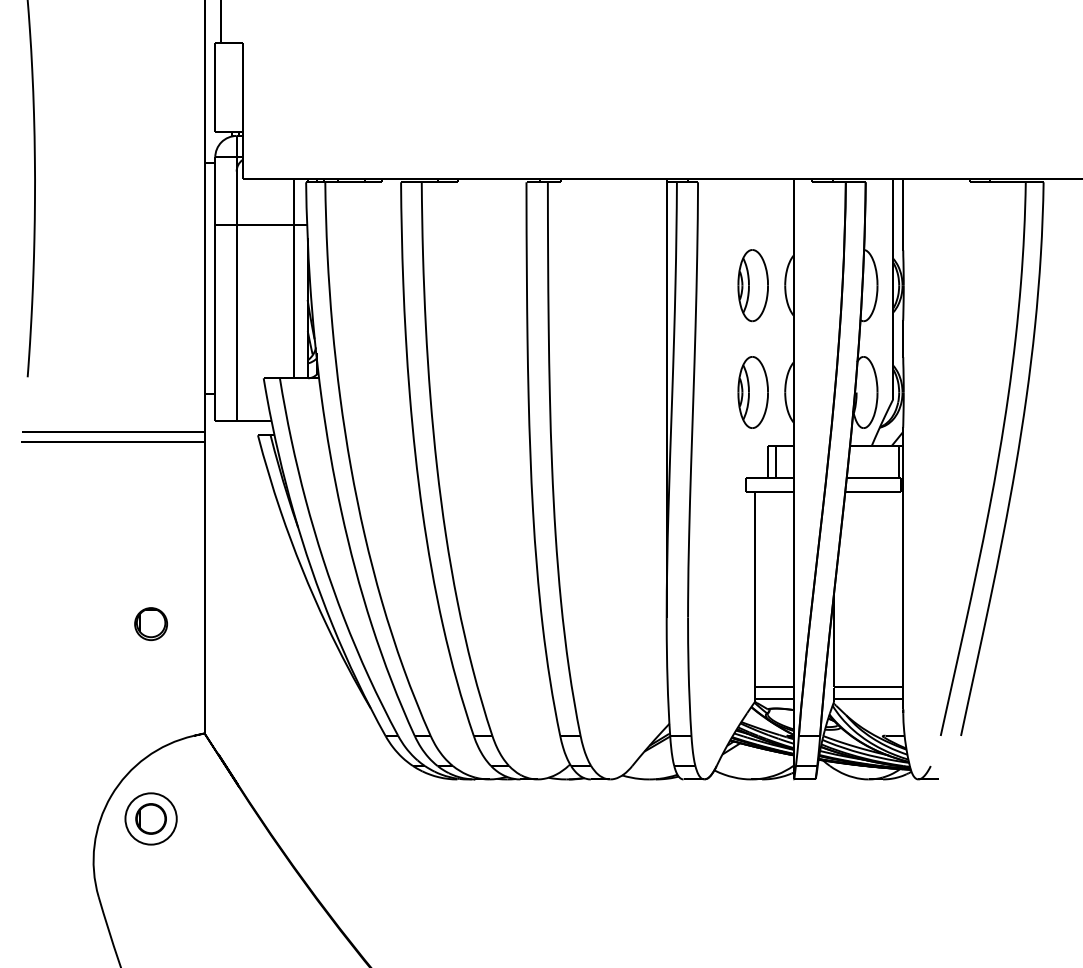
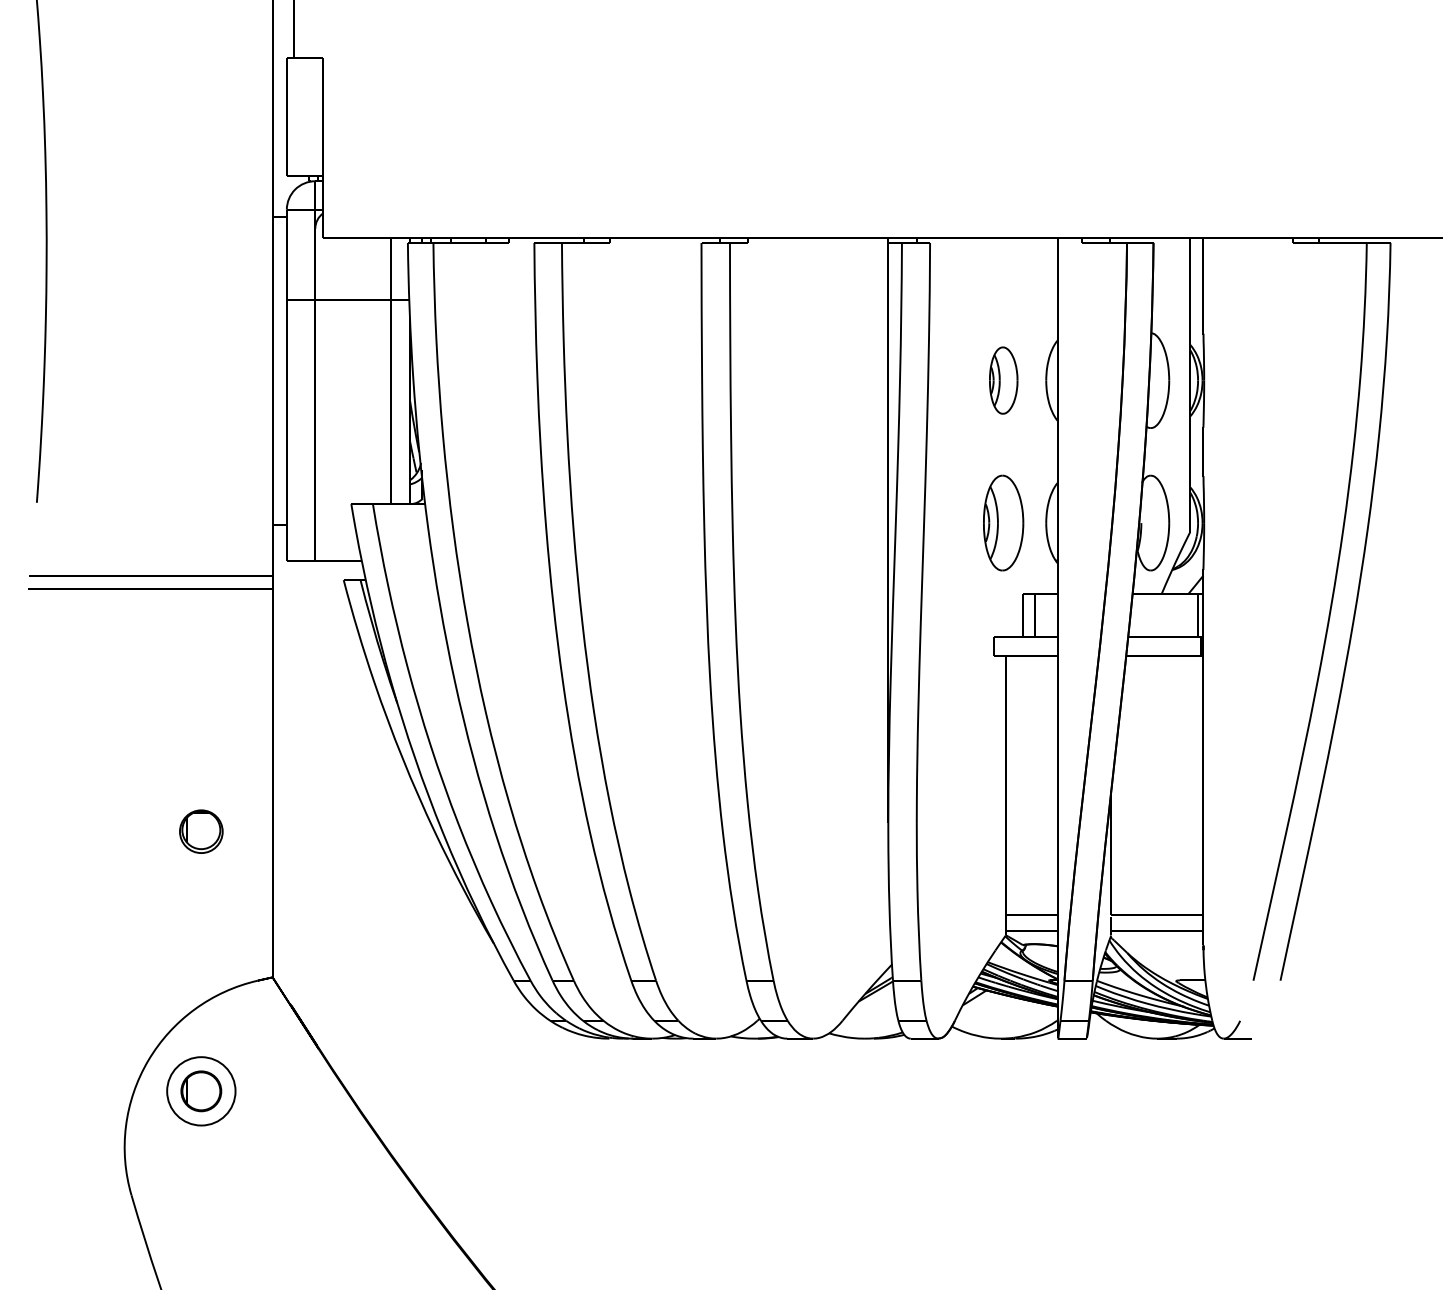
part: (753, 285) -> (1003, 380), size x0.7

